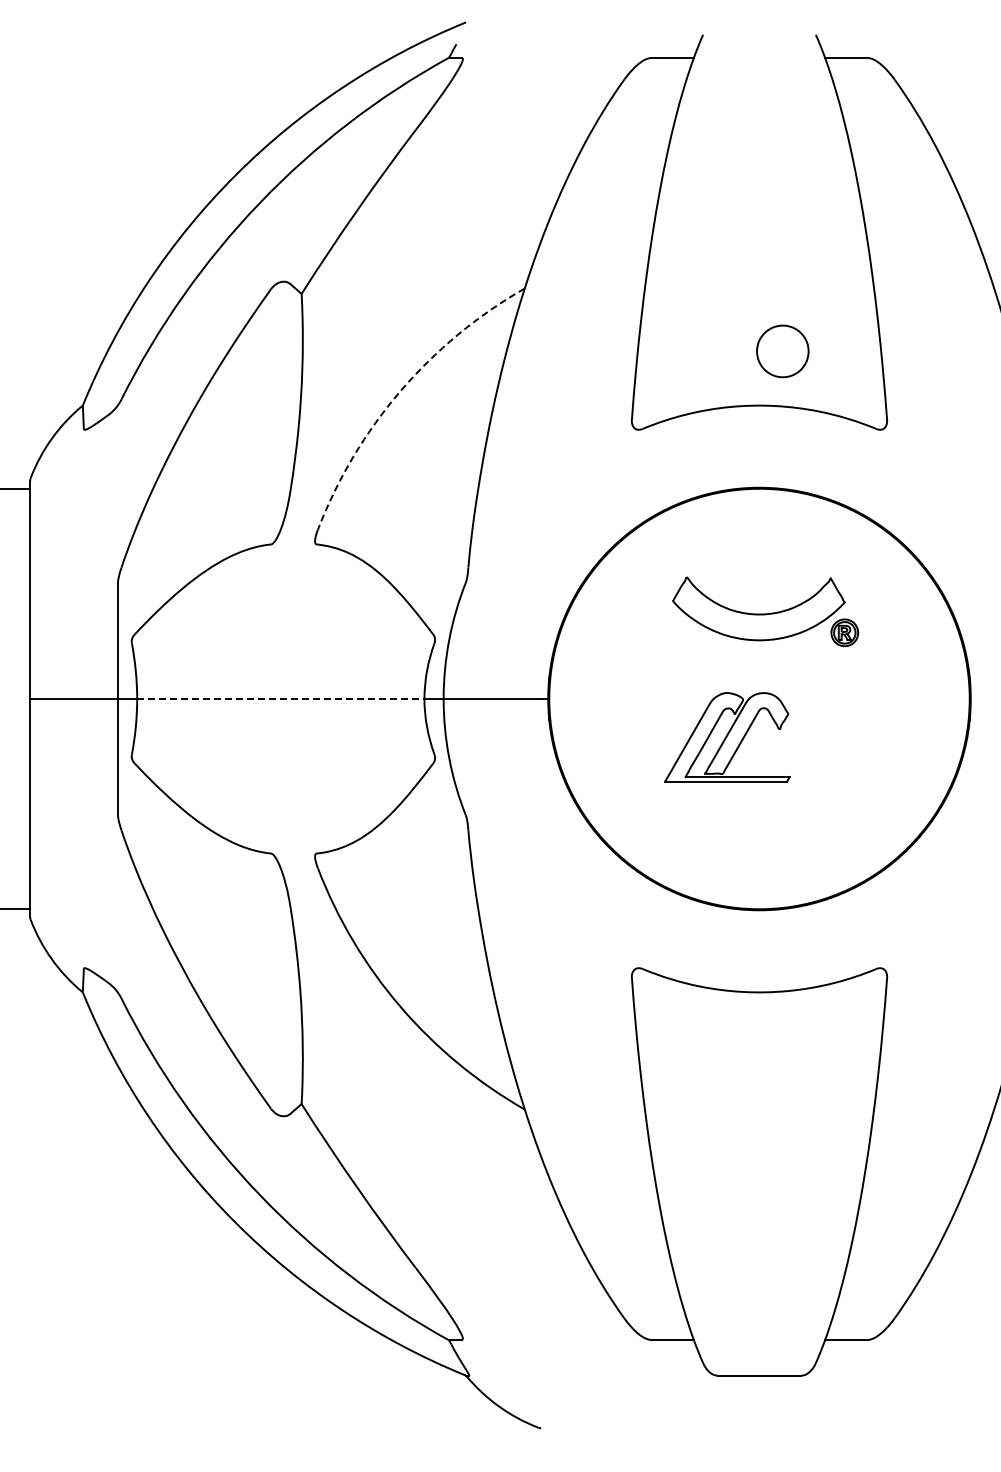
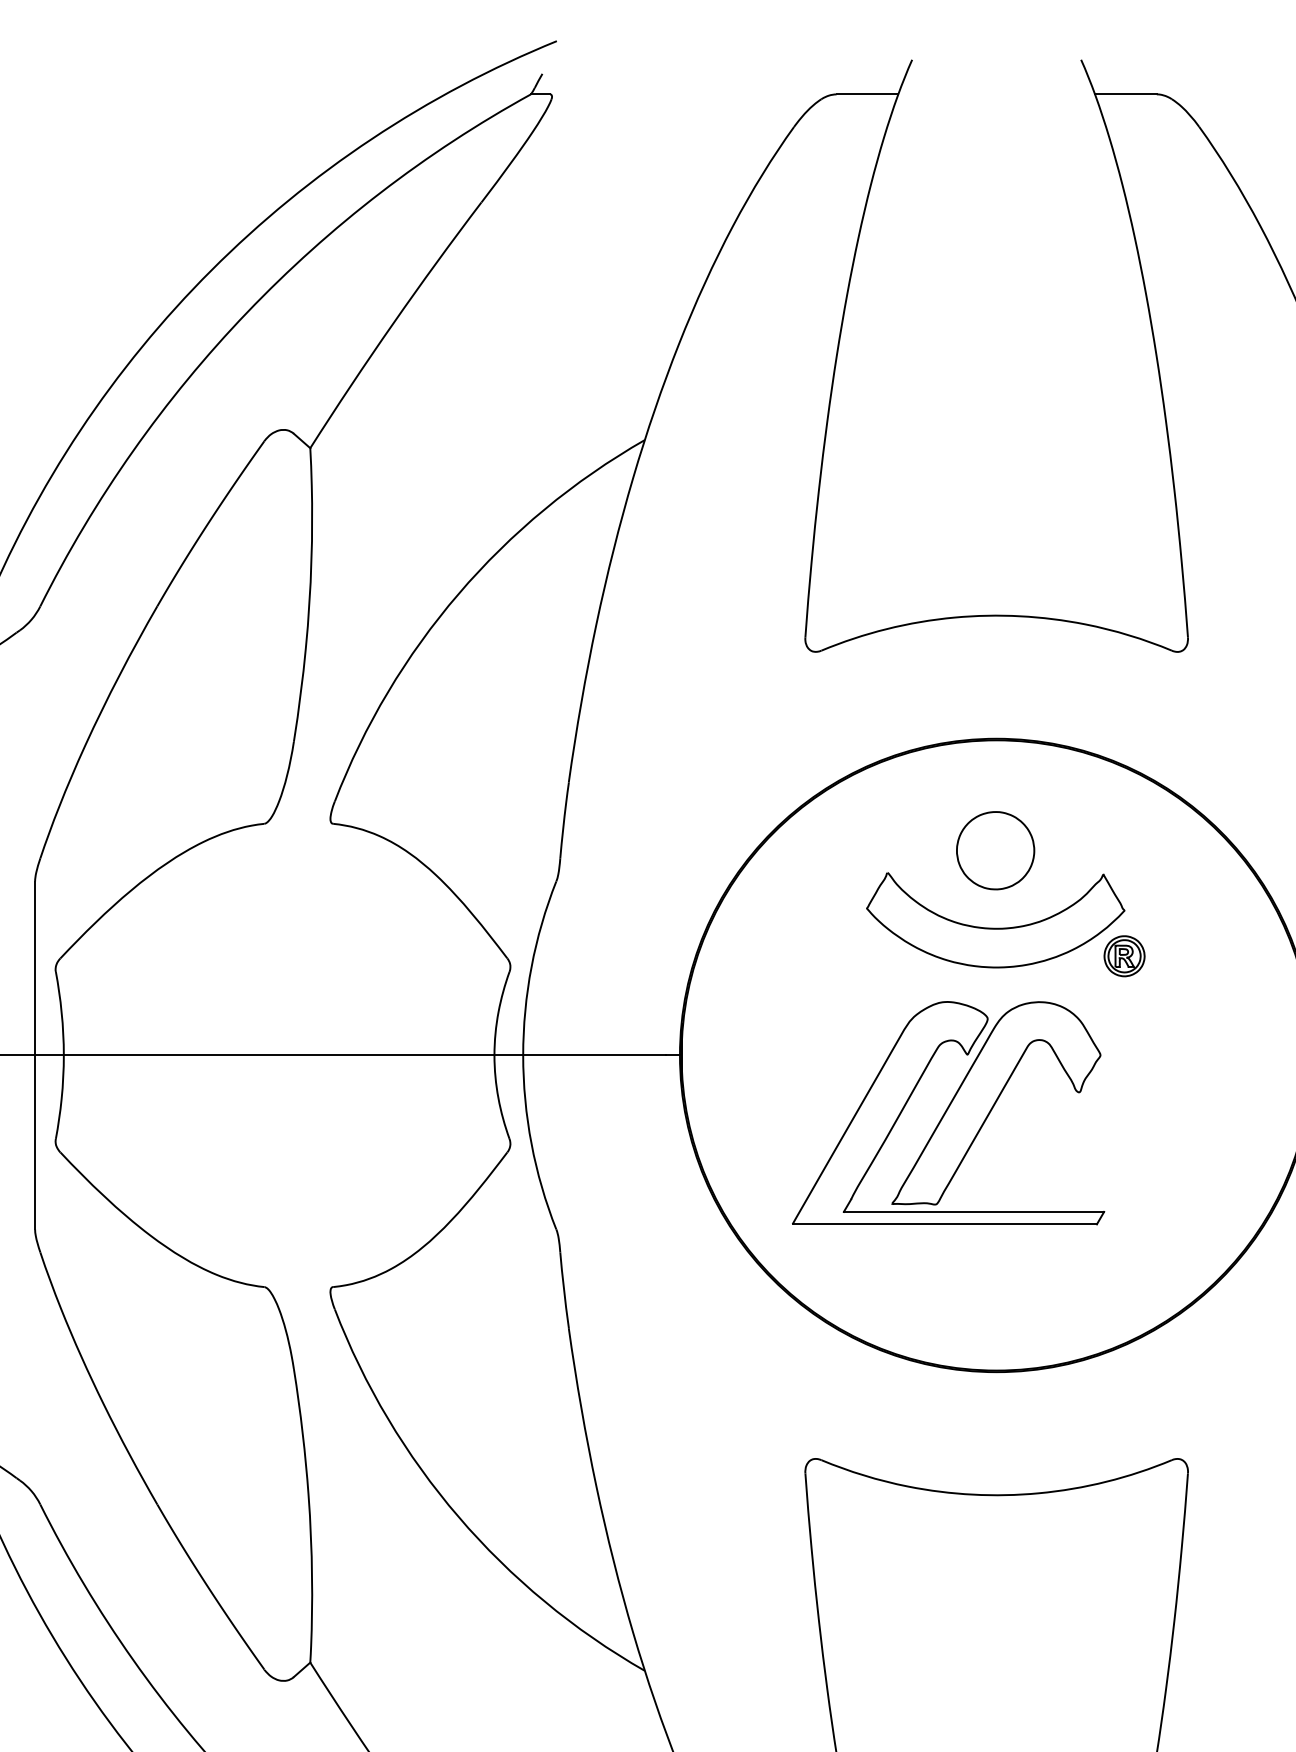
part: (782, 351) -> (995, 850), moved
arc: (400, 391) -> (458, 594), dashed -> solid
line: (280, 699) -> (278, 1056), dashed -> solid
part: (727, 737) -> (948, 1113), size x1.67

